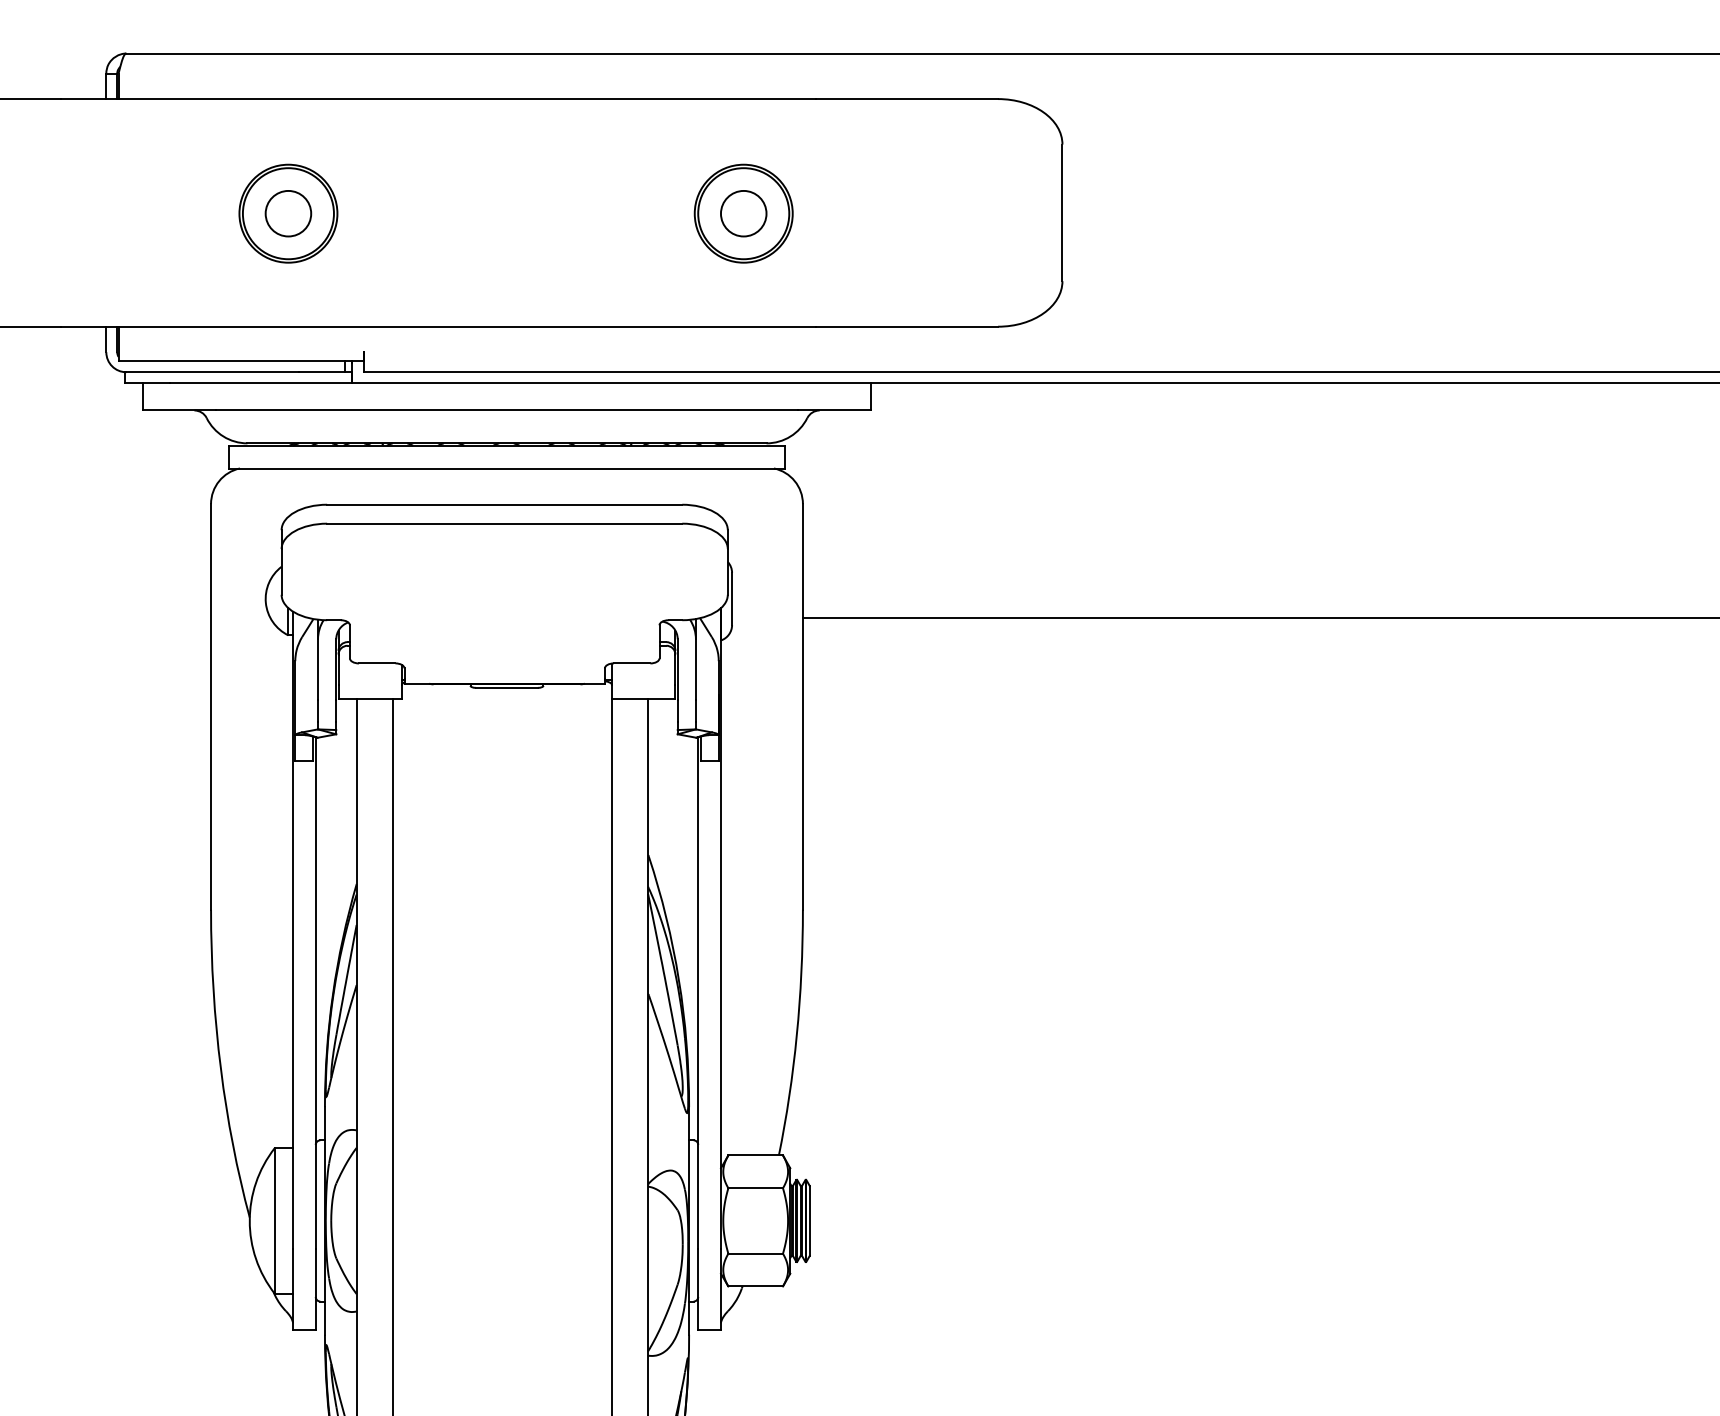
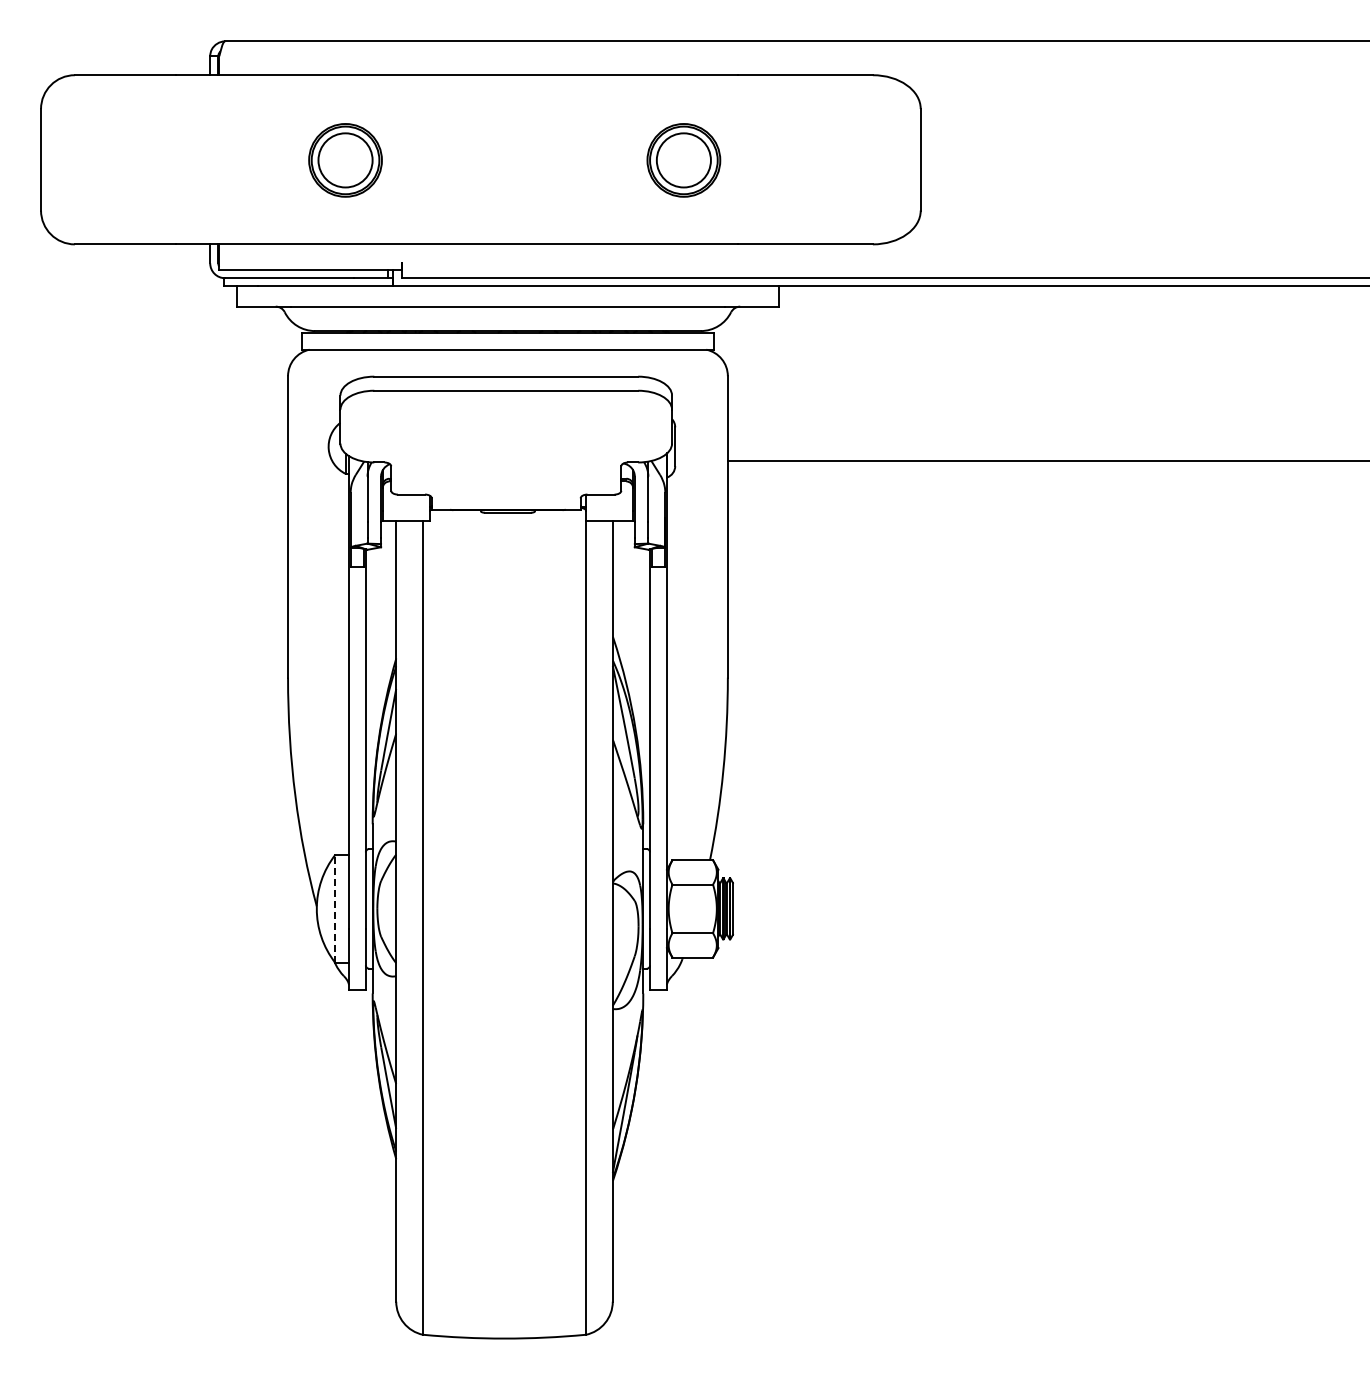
circle: (288, 213) -> (345, 160), size x1.6
circle: (743, 213) -> (683, 160), size x1.6
line: (274, 1220) -> (335, 908), solid -> dashed

